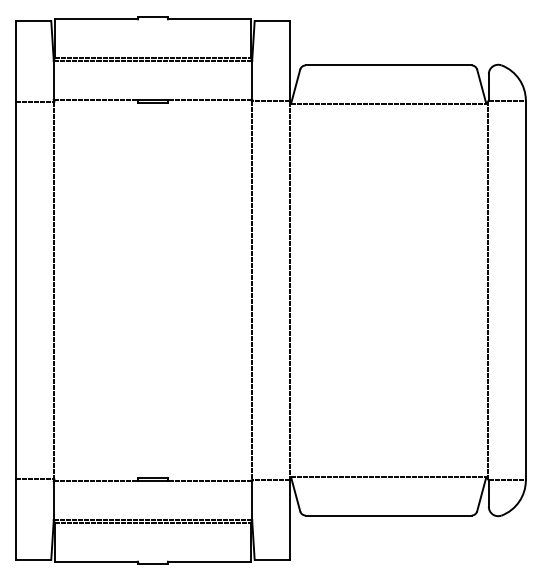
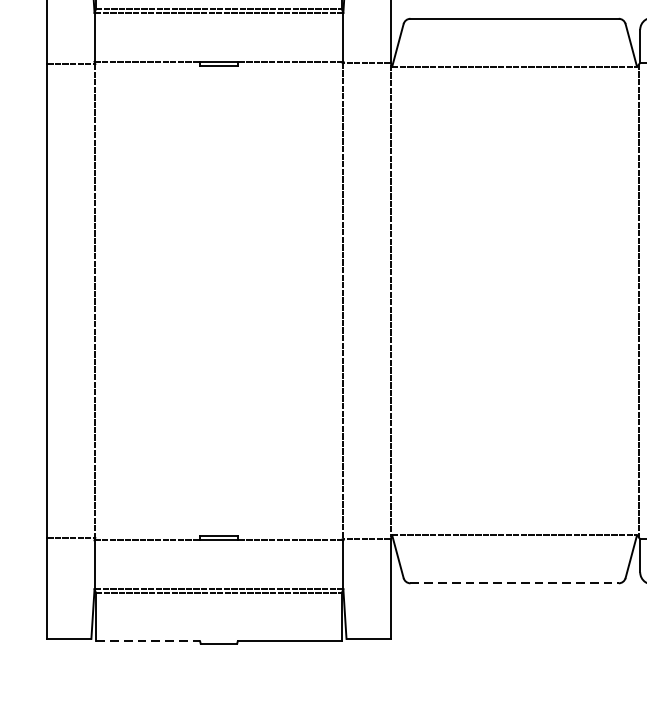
line: (389, 515) -> (515, 583), solid -> dashed
line: (96, 561) -> (148, 640), solid -> dashed

